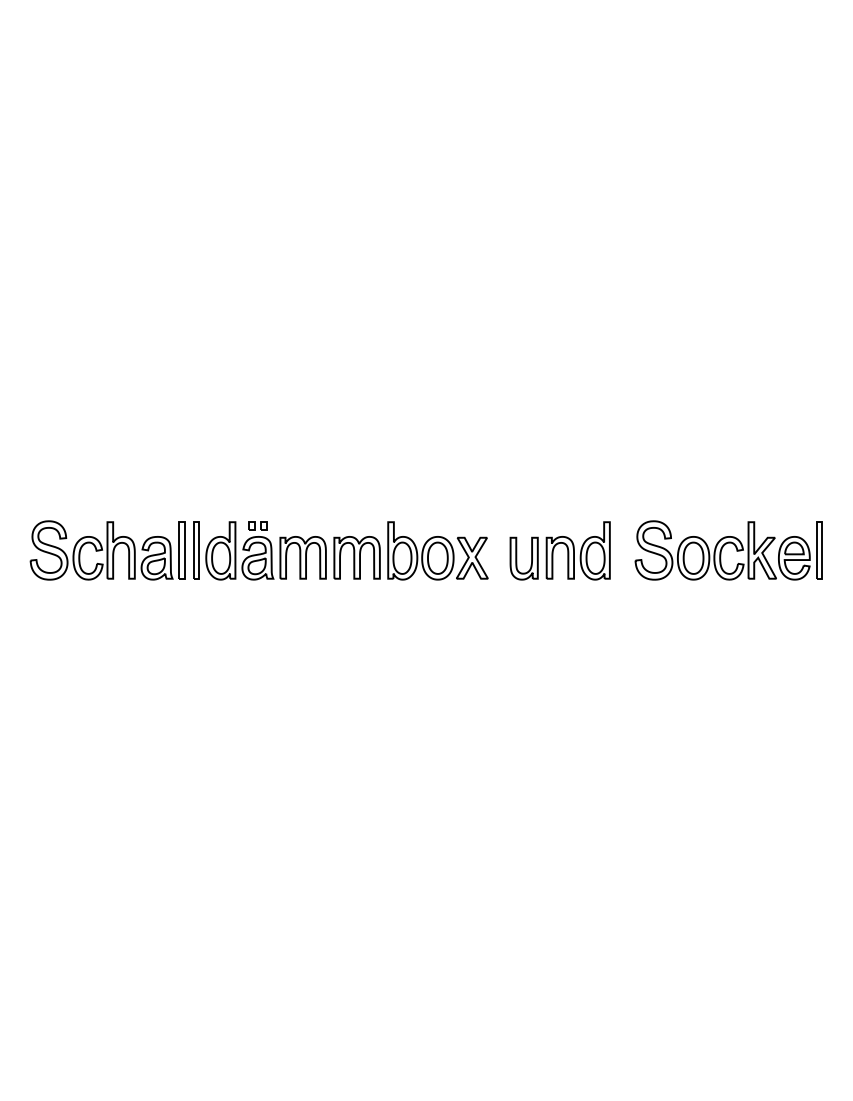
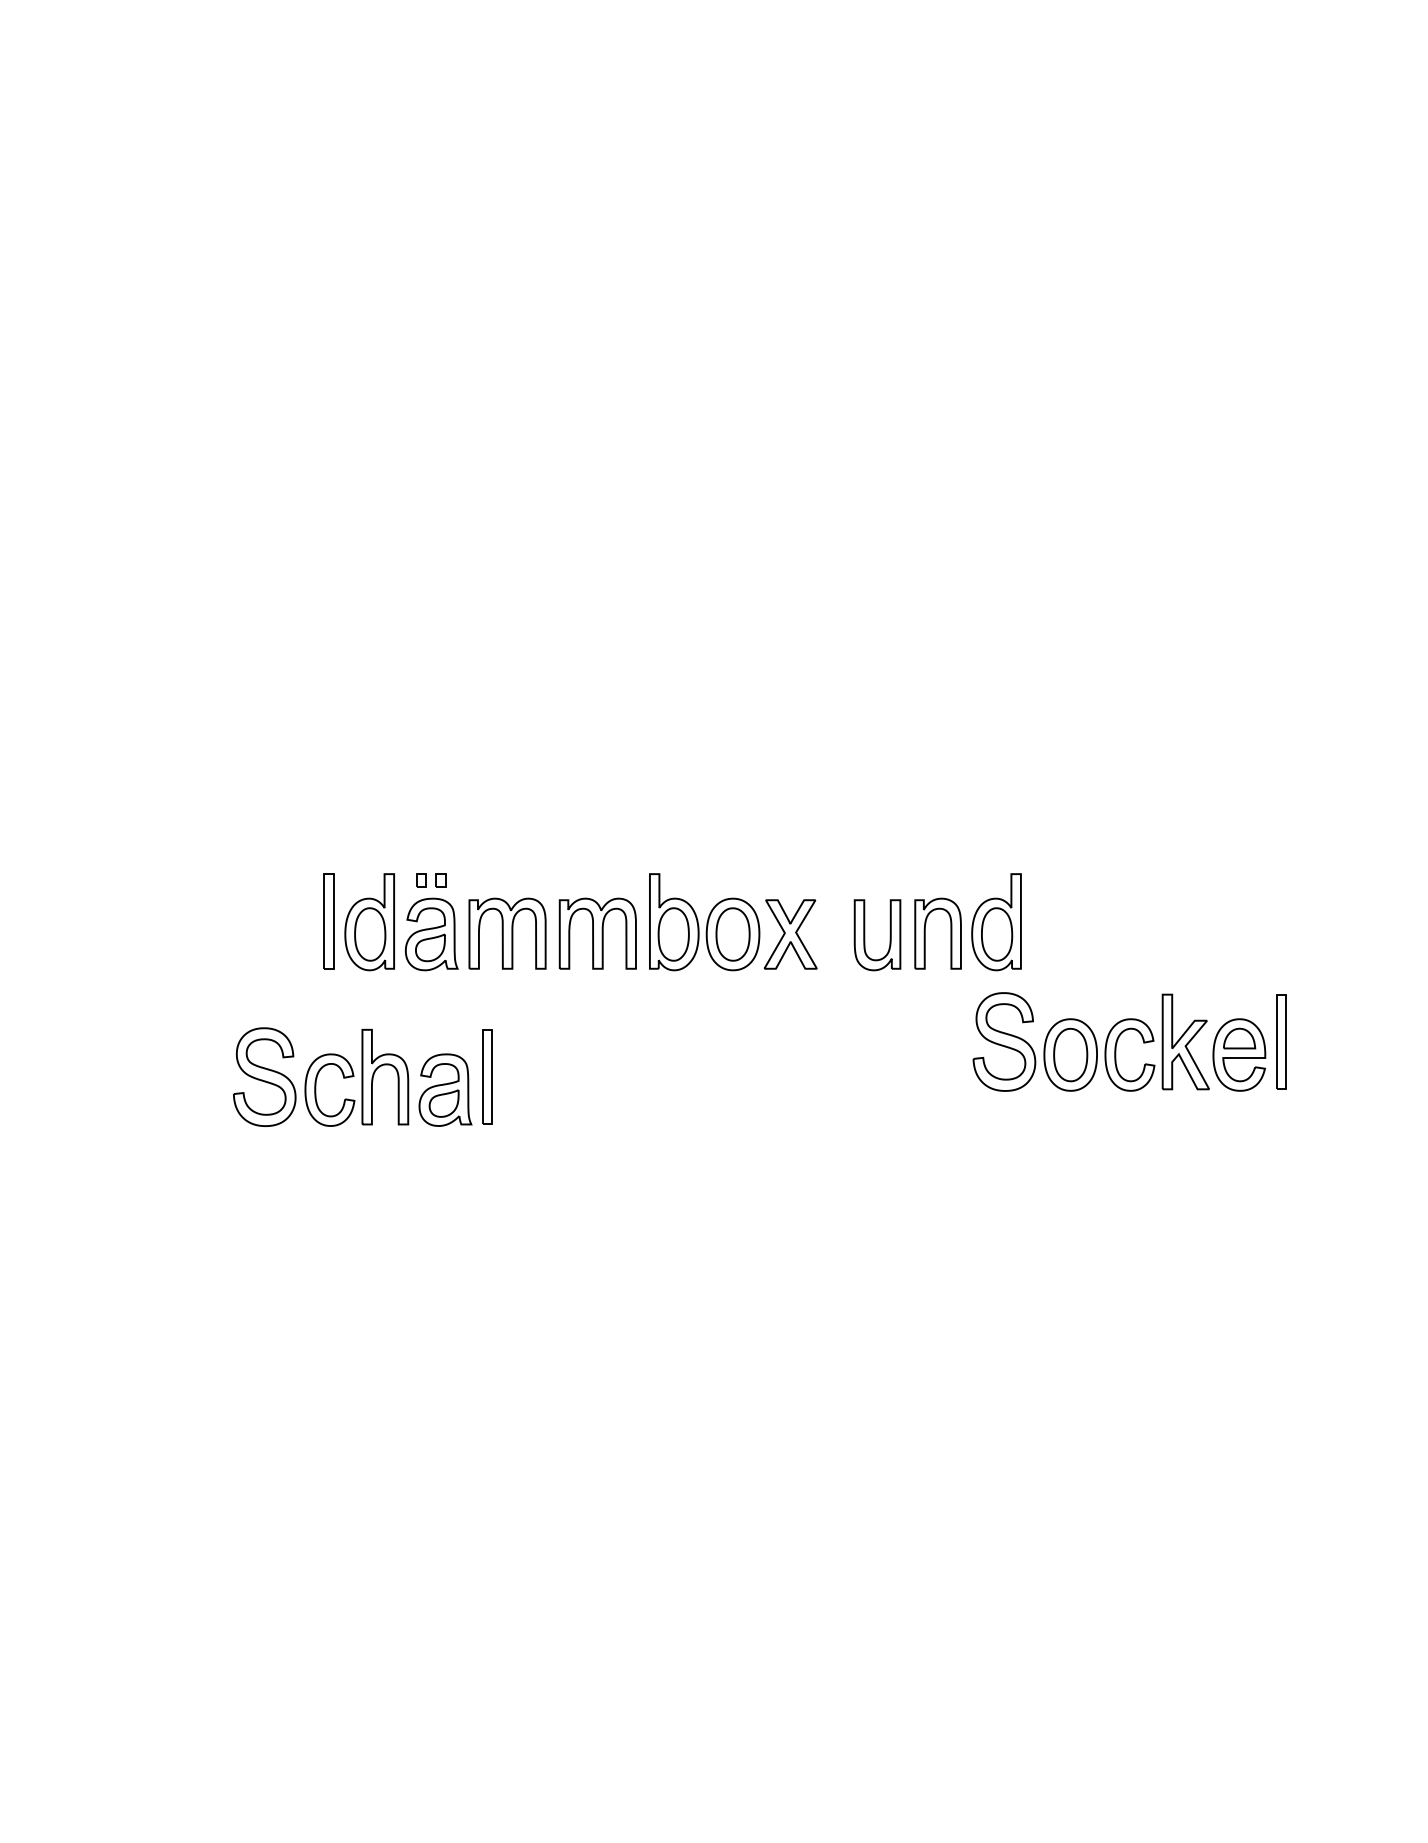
part: (107, 550) -> (362, 1077), moved
part: (728, 550) -> (1129, 1042), moved

